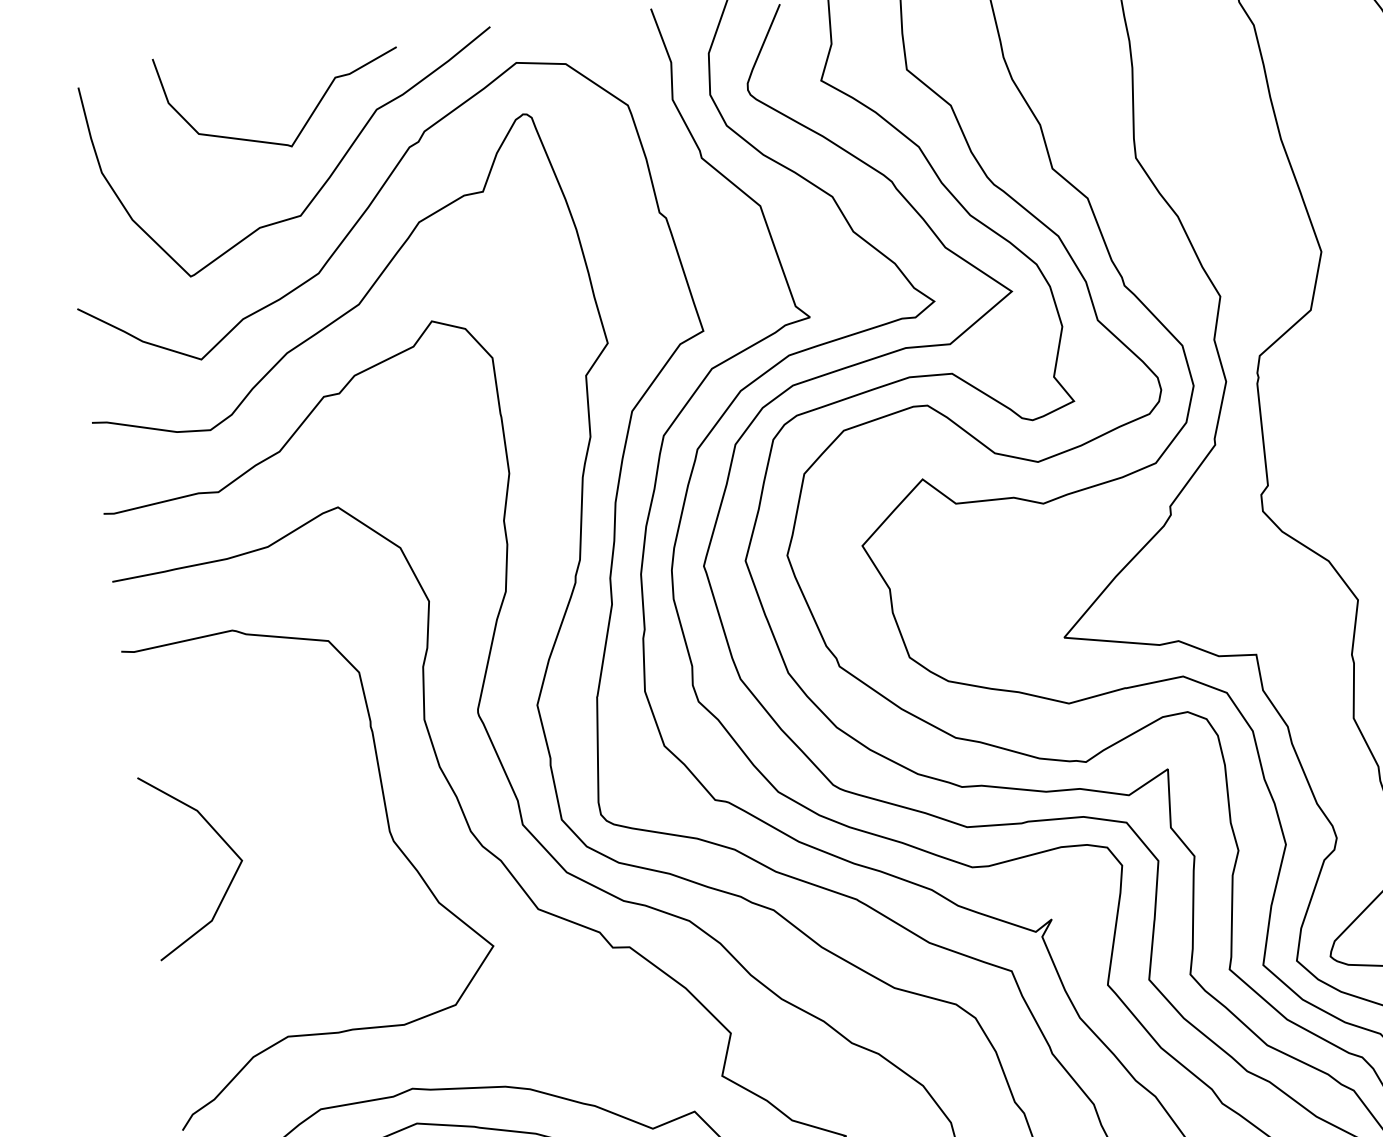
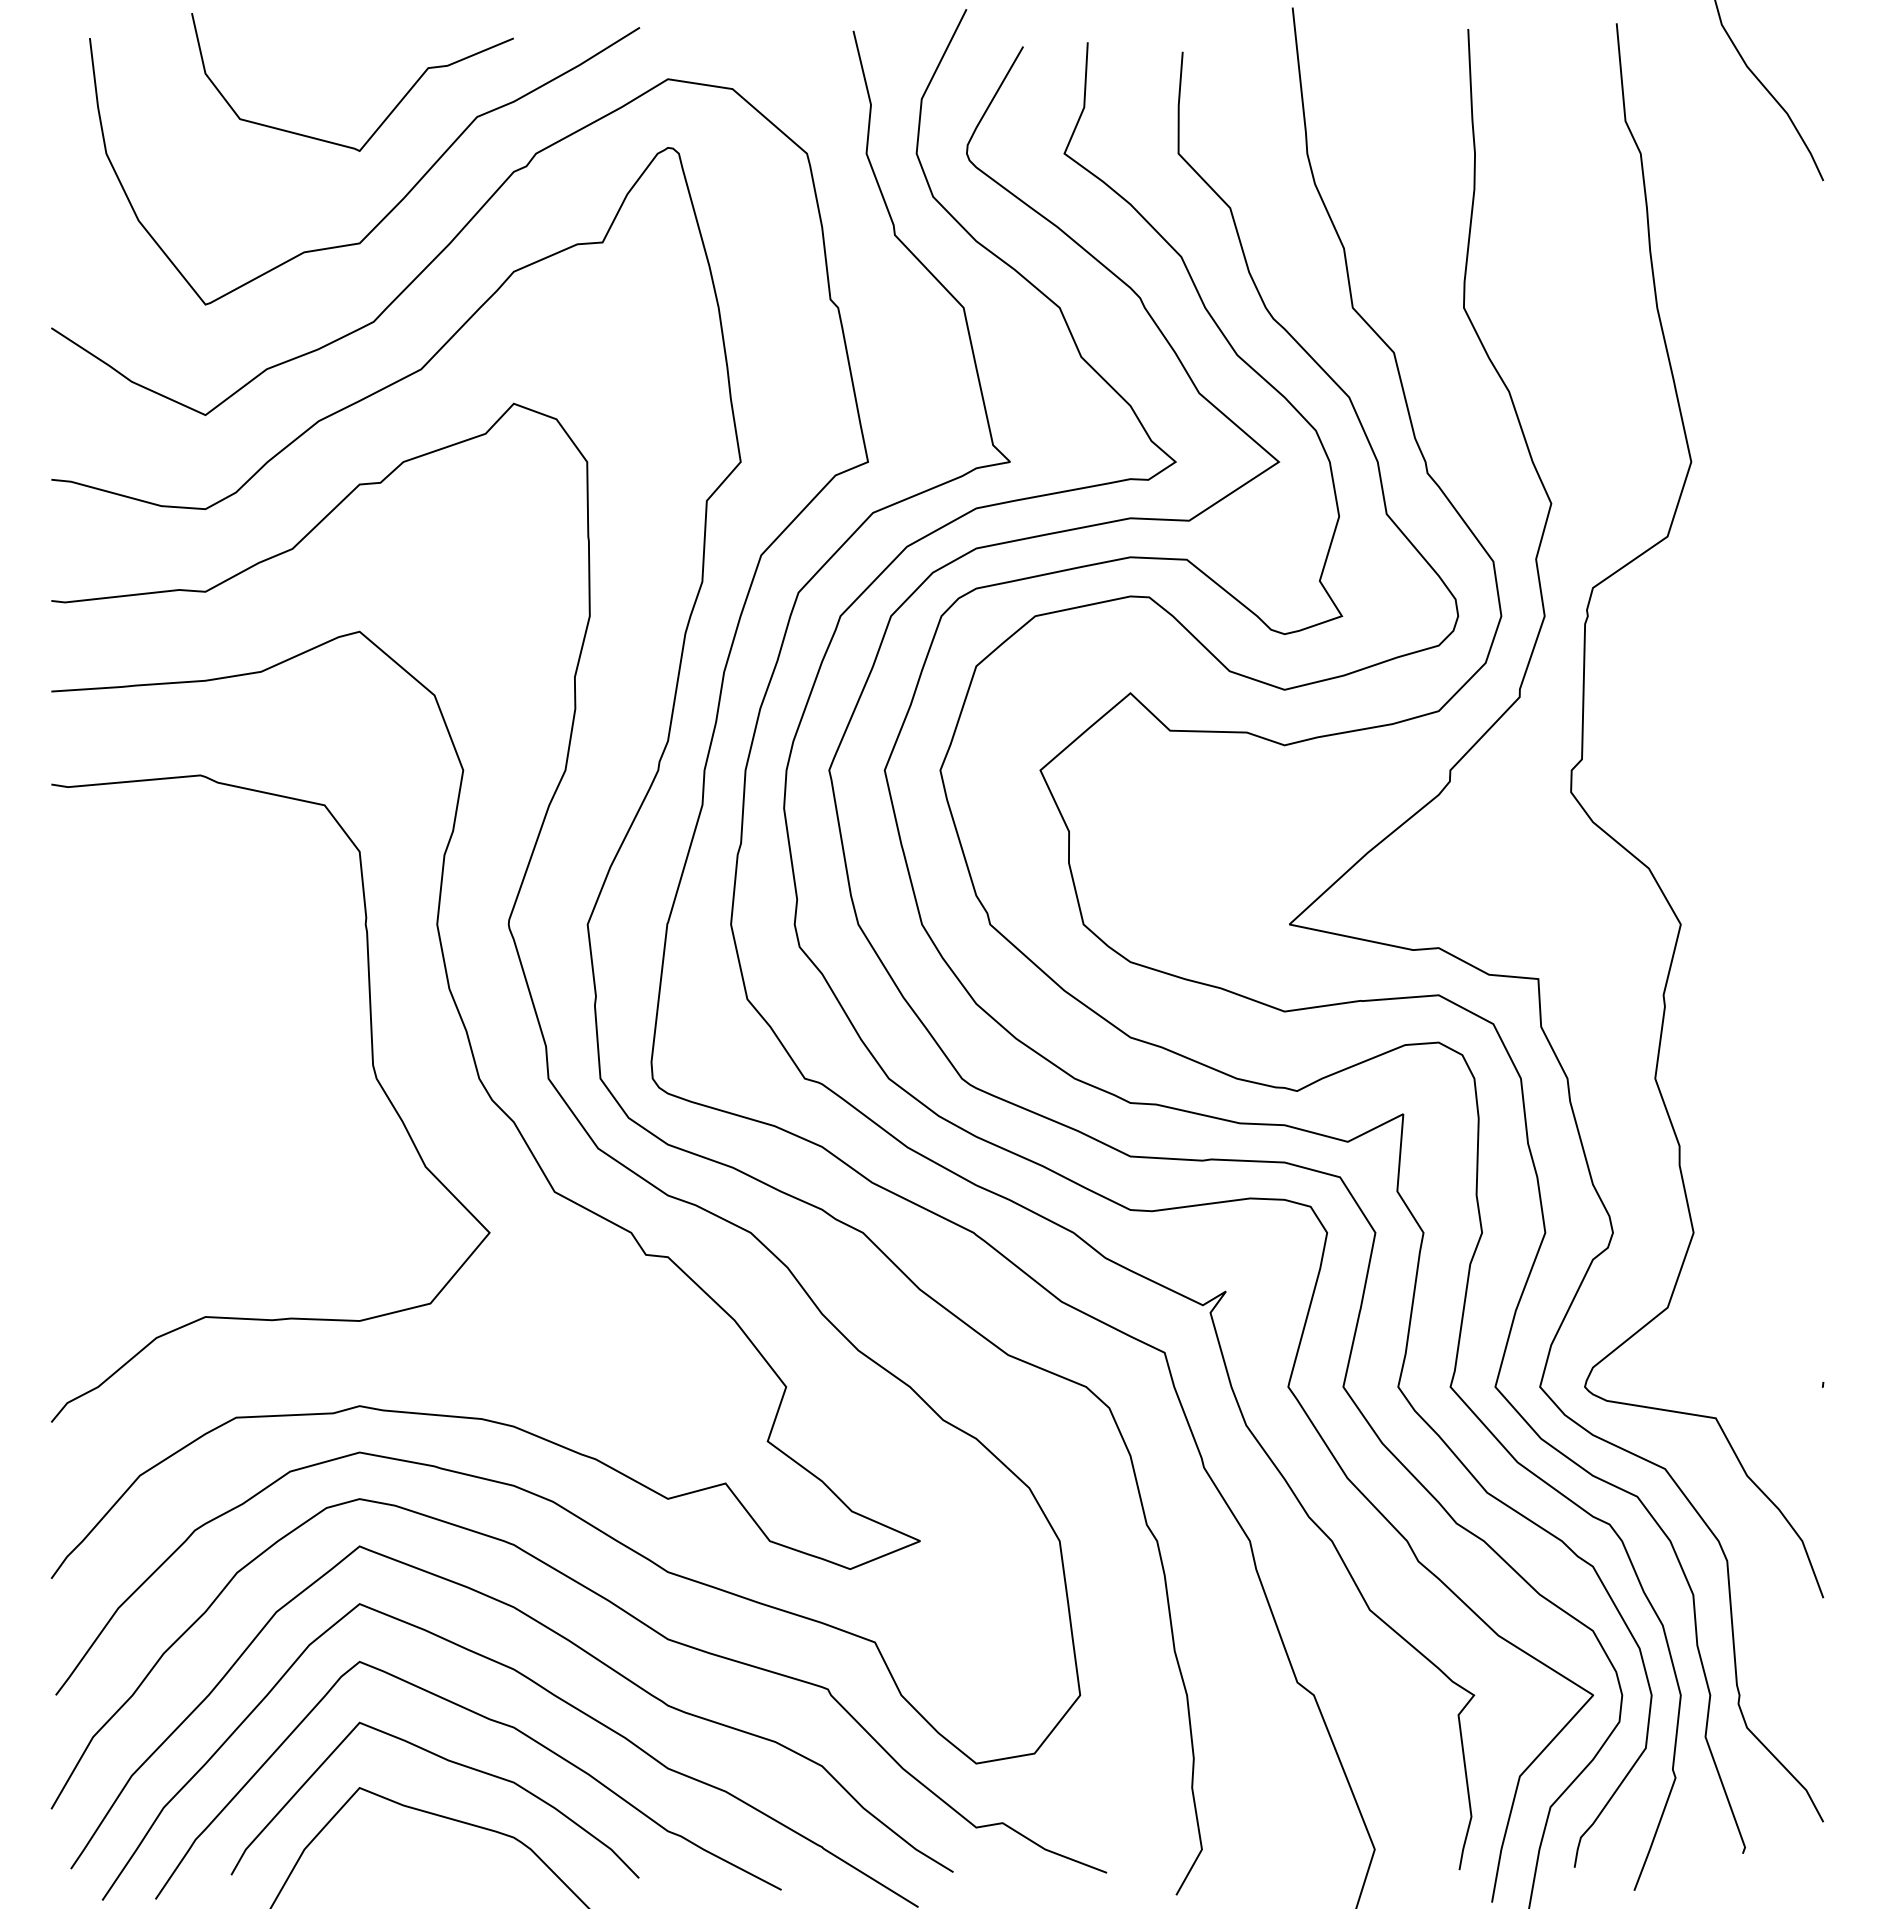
line: (219, 837) -> (149, 1044), removed

